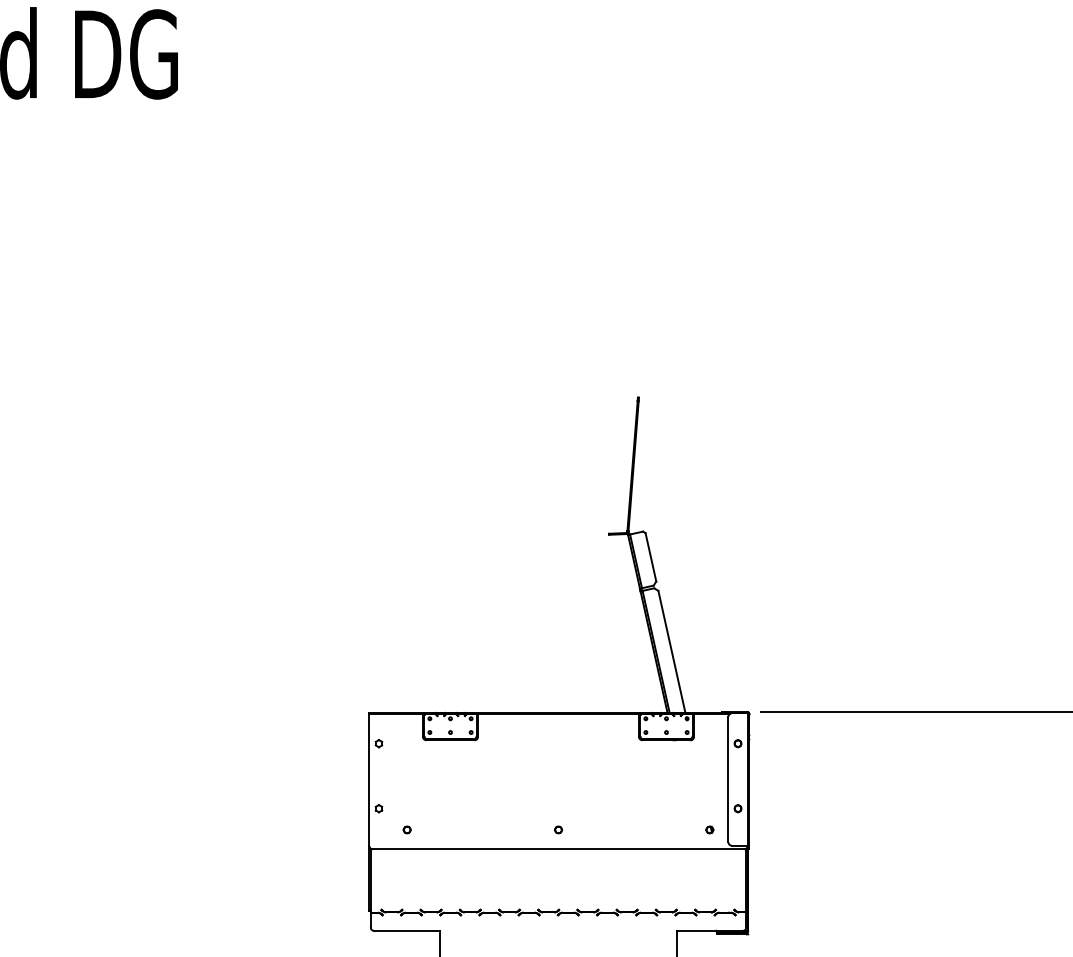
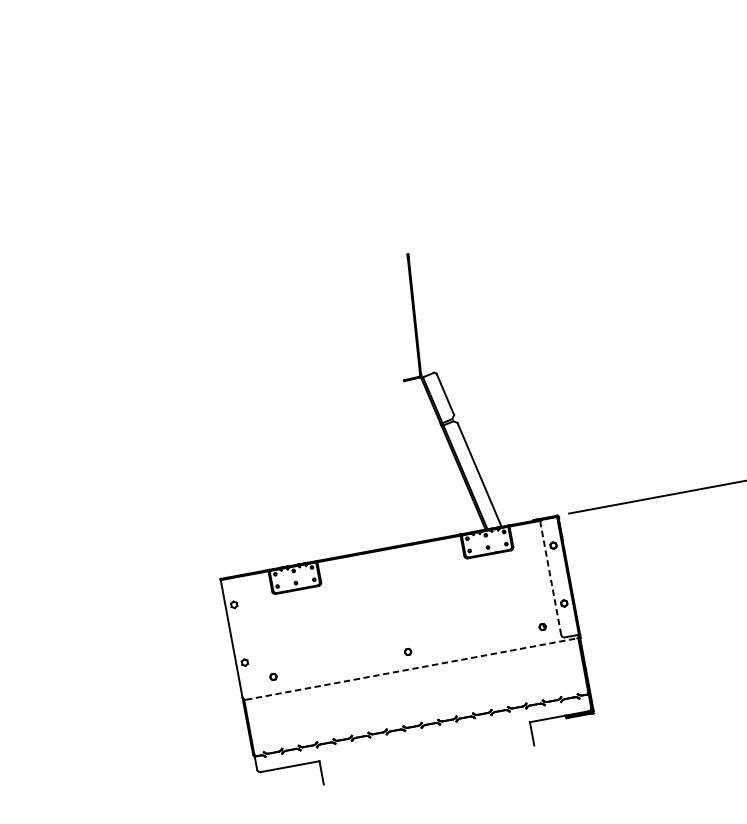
line: (728, 779) -> (550, 579), solid -> dashed
line: (558, 849) -> (411, 669), solid -> dashed

